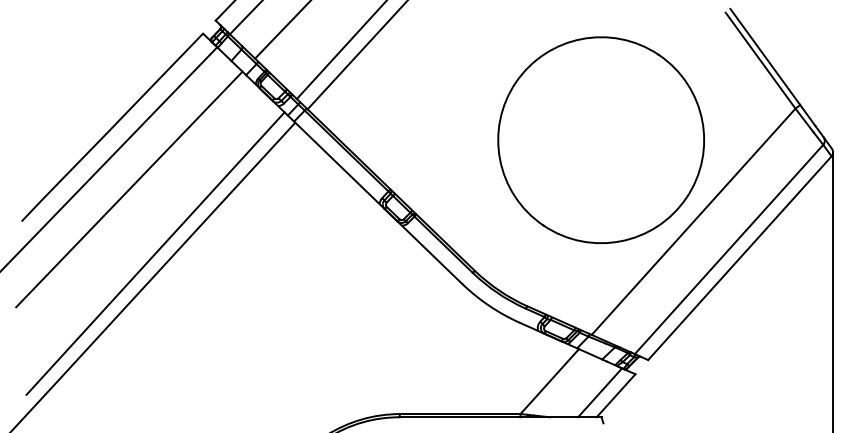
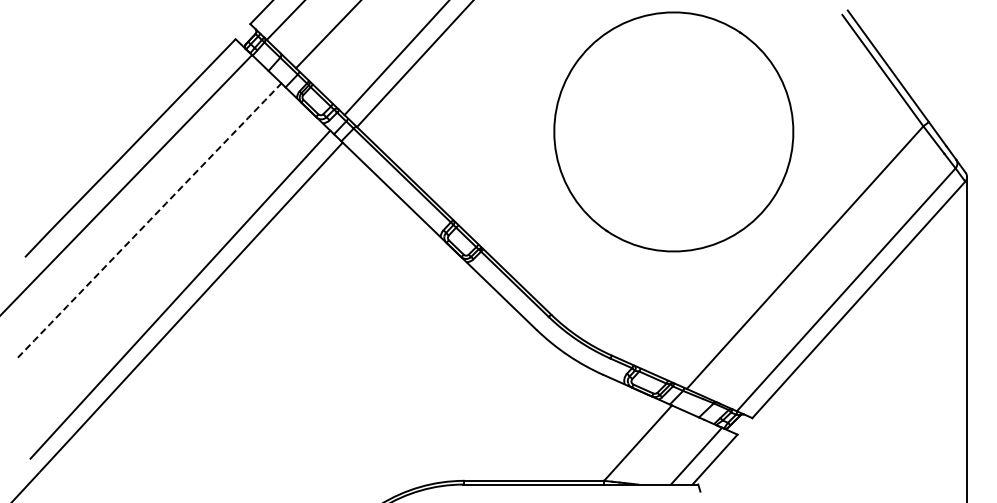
part: (600, 139) -> (673, 131), moved
arc: (128, 189) -> (149, 220), solid -> dashed

